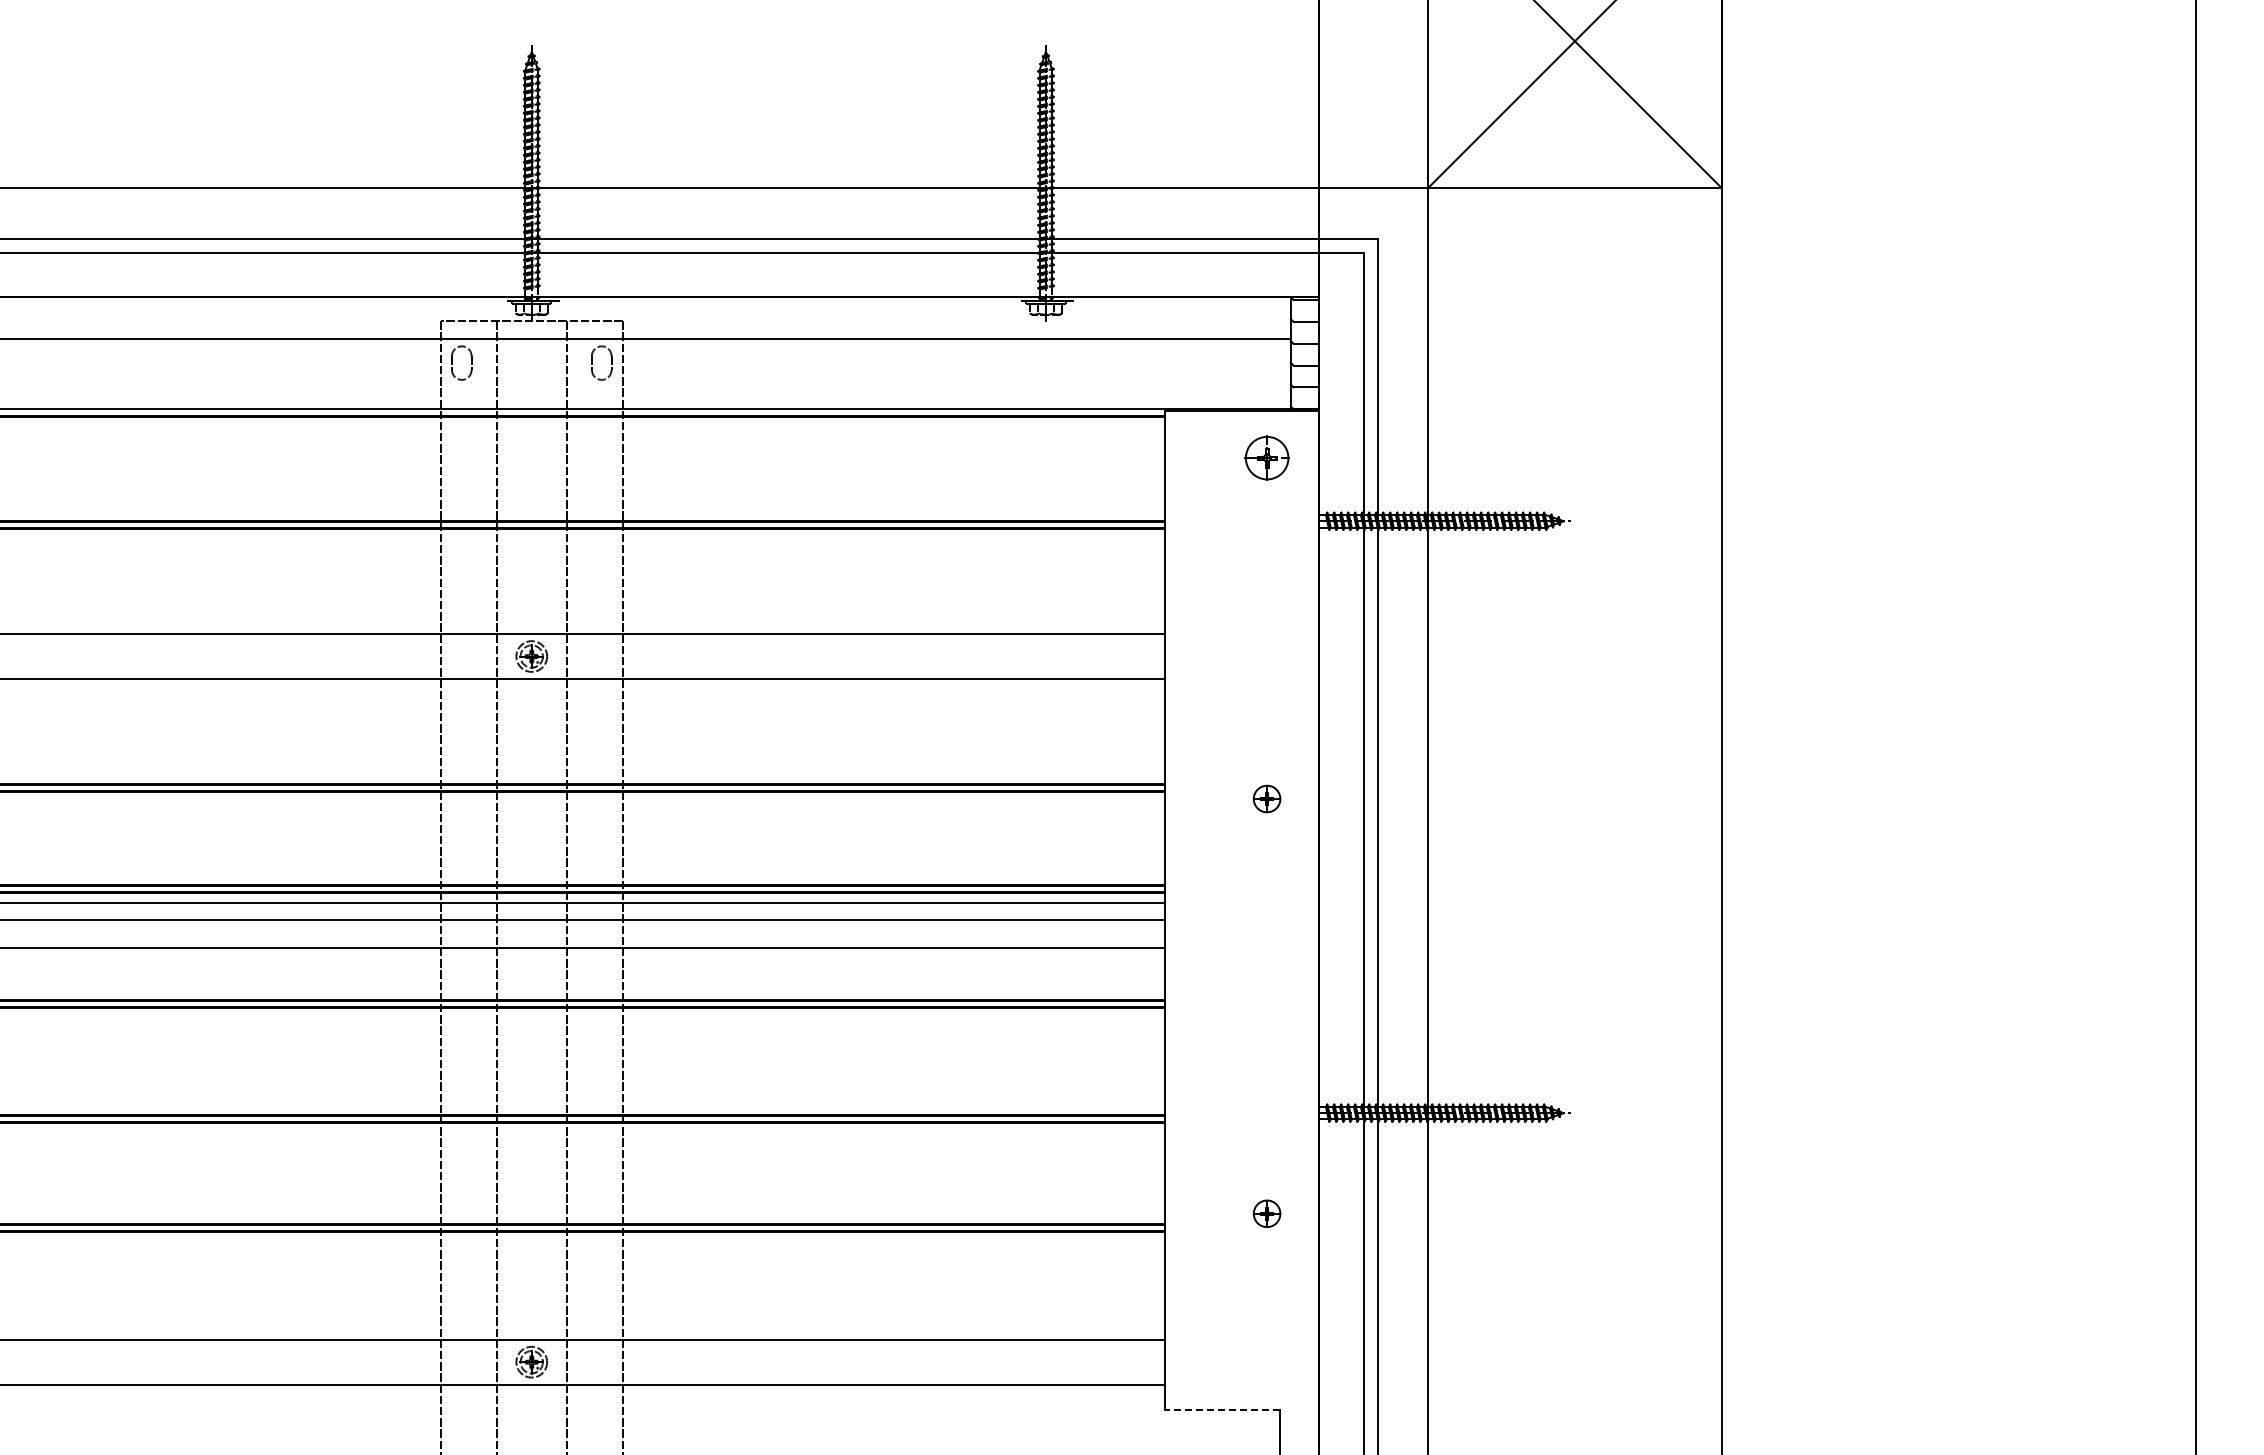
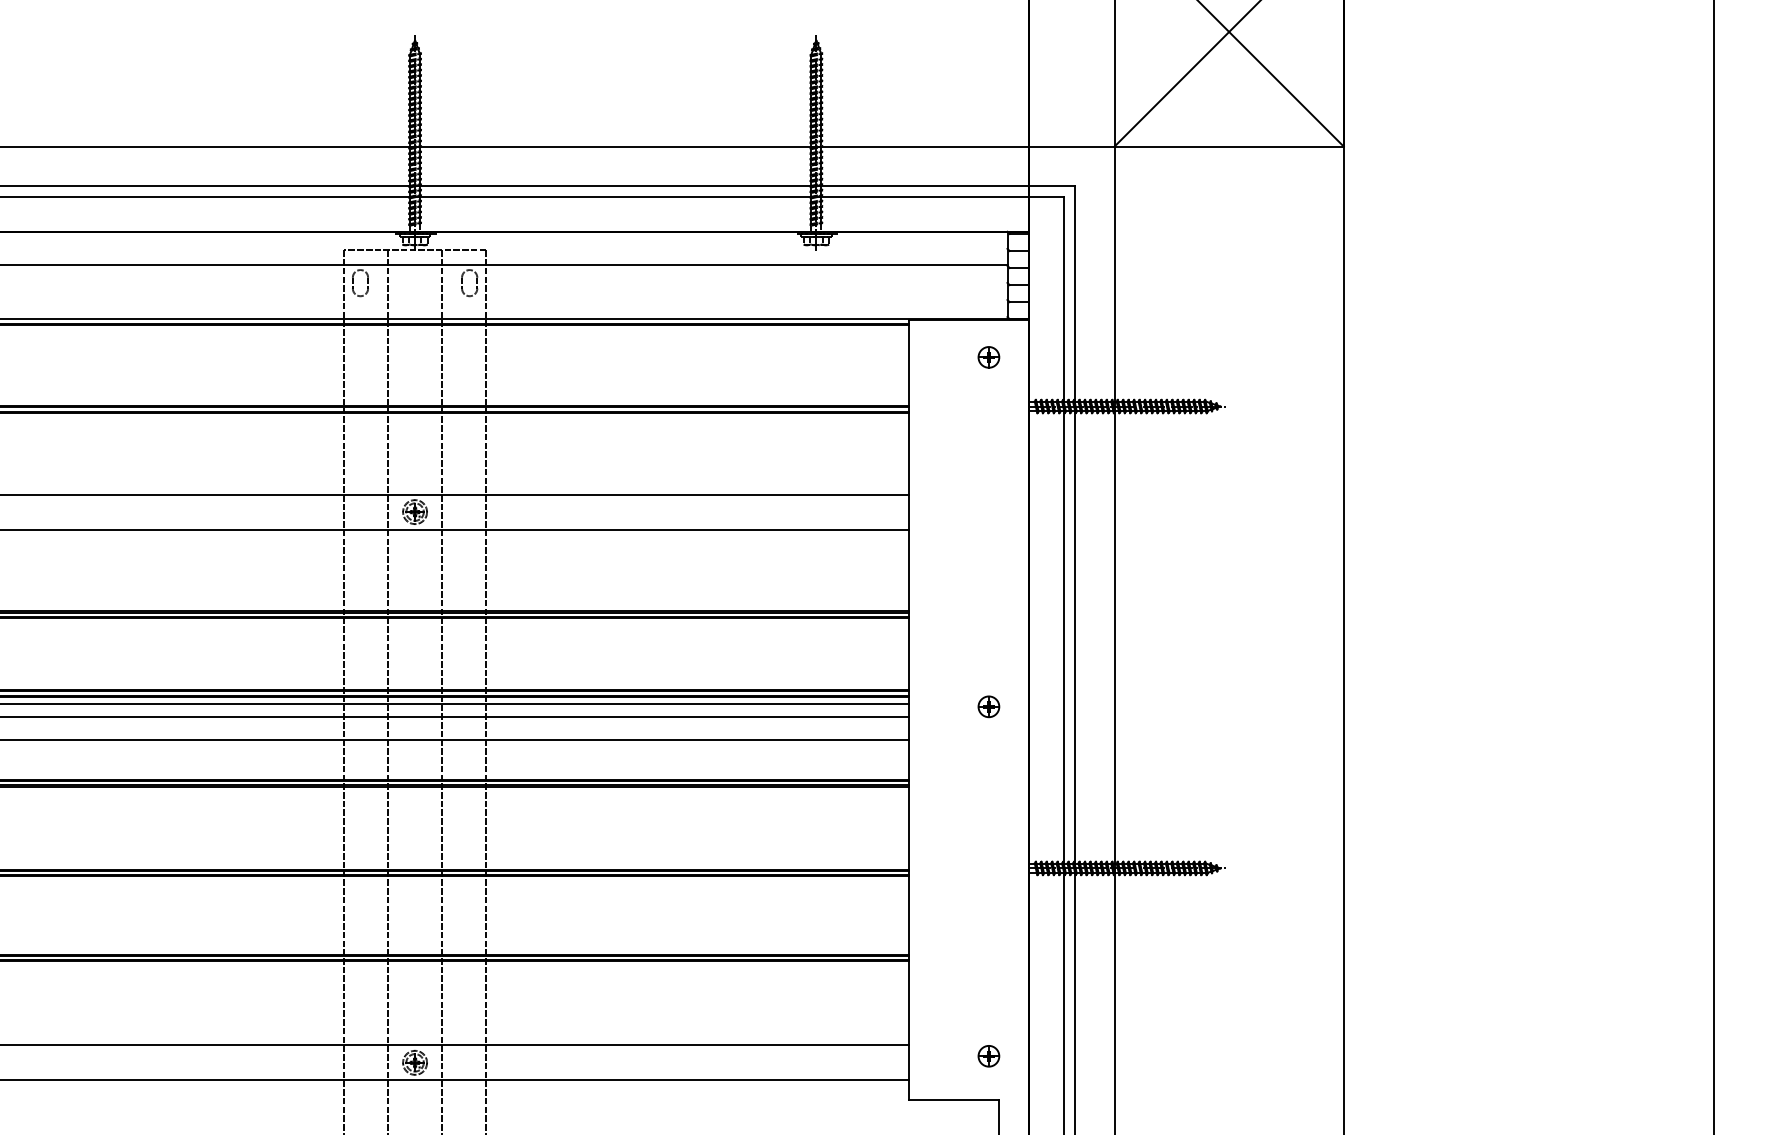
part: (1266, 458) -> (988, 357), size x0.62
part: (1266, 798) -> (988, 706), moved
part: (1266, 1213) -> (988, 1056), moved
line: (1221, 1409) -> (953, 1099), dashed -> solid

